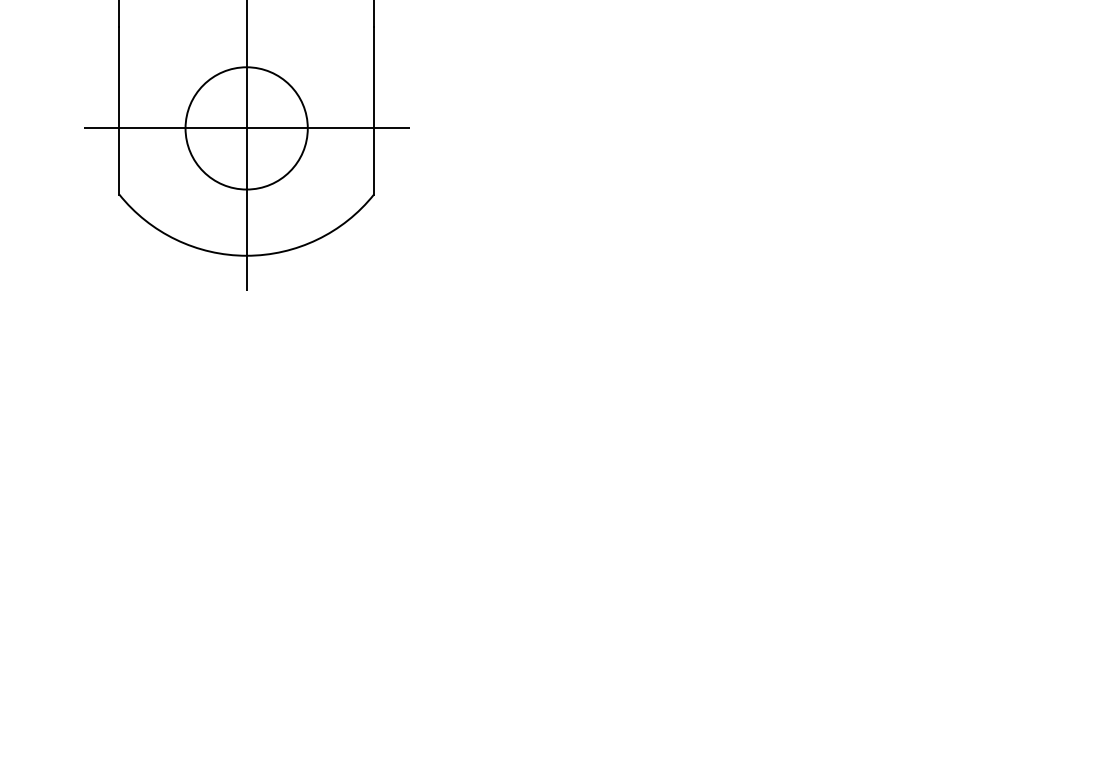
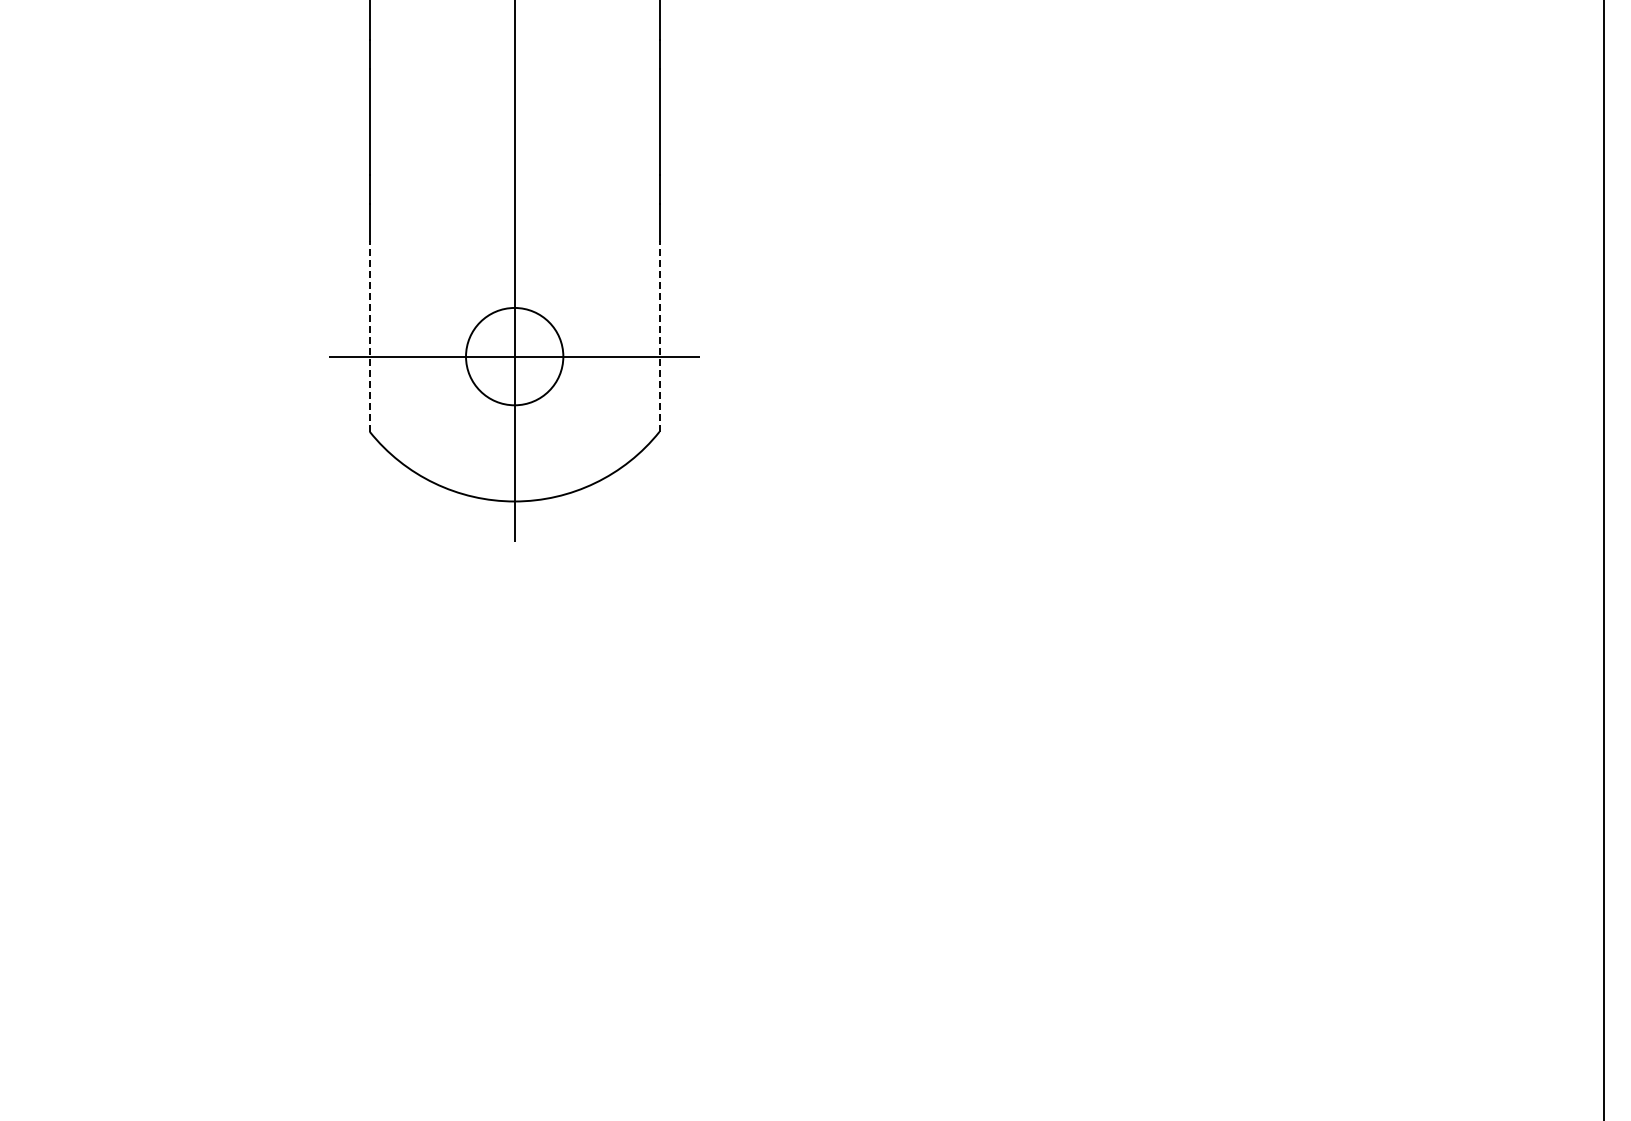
line: (119, 110) -> (369, 336), solid -> dashed
line: (373, 110) -> (659, 336), solid -> dashed
circle: (246, 128) -> (514, 356), size x0.7

